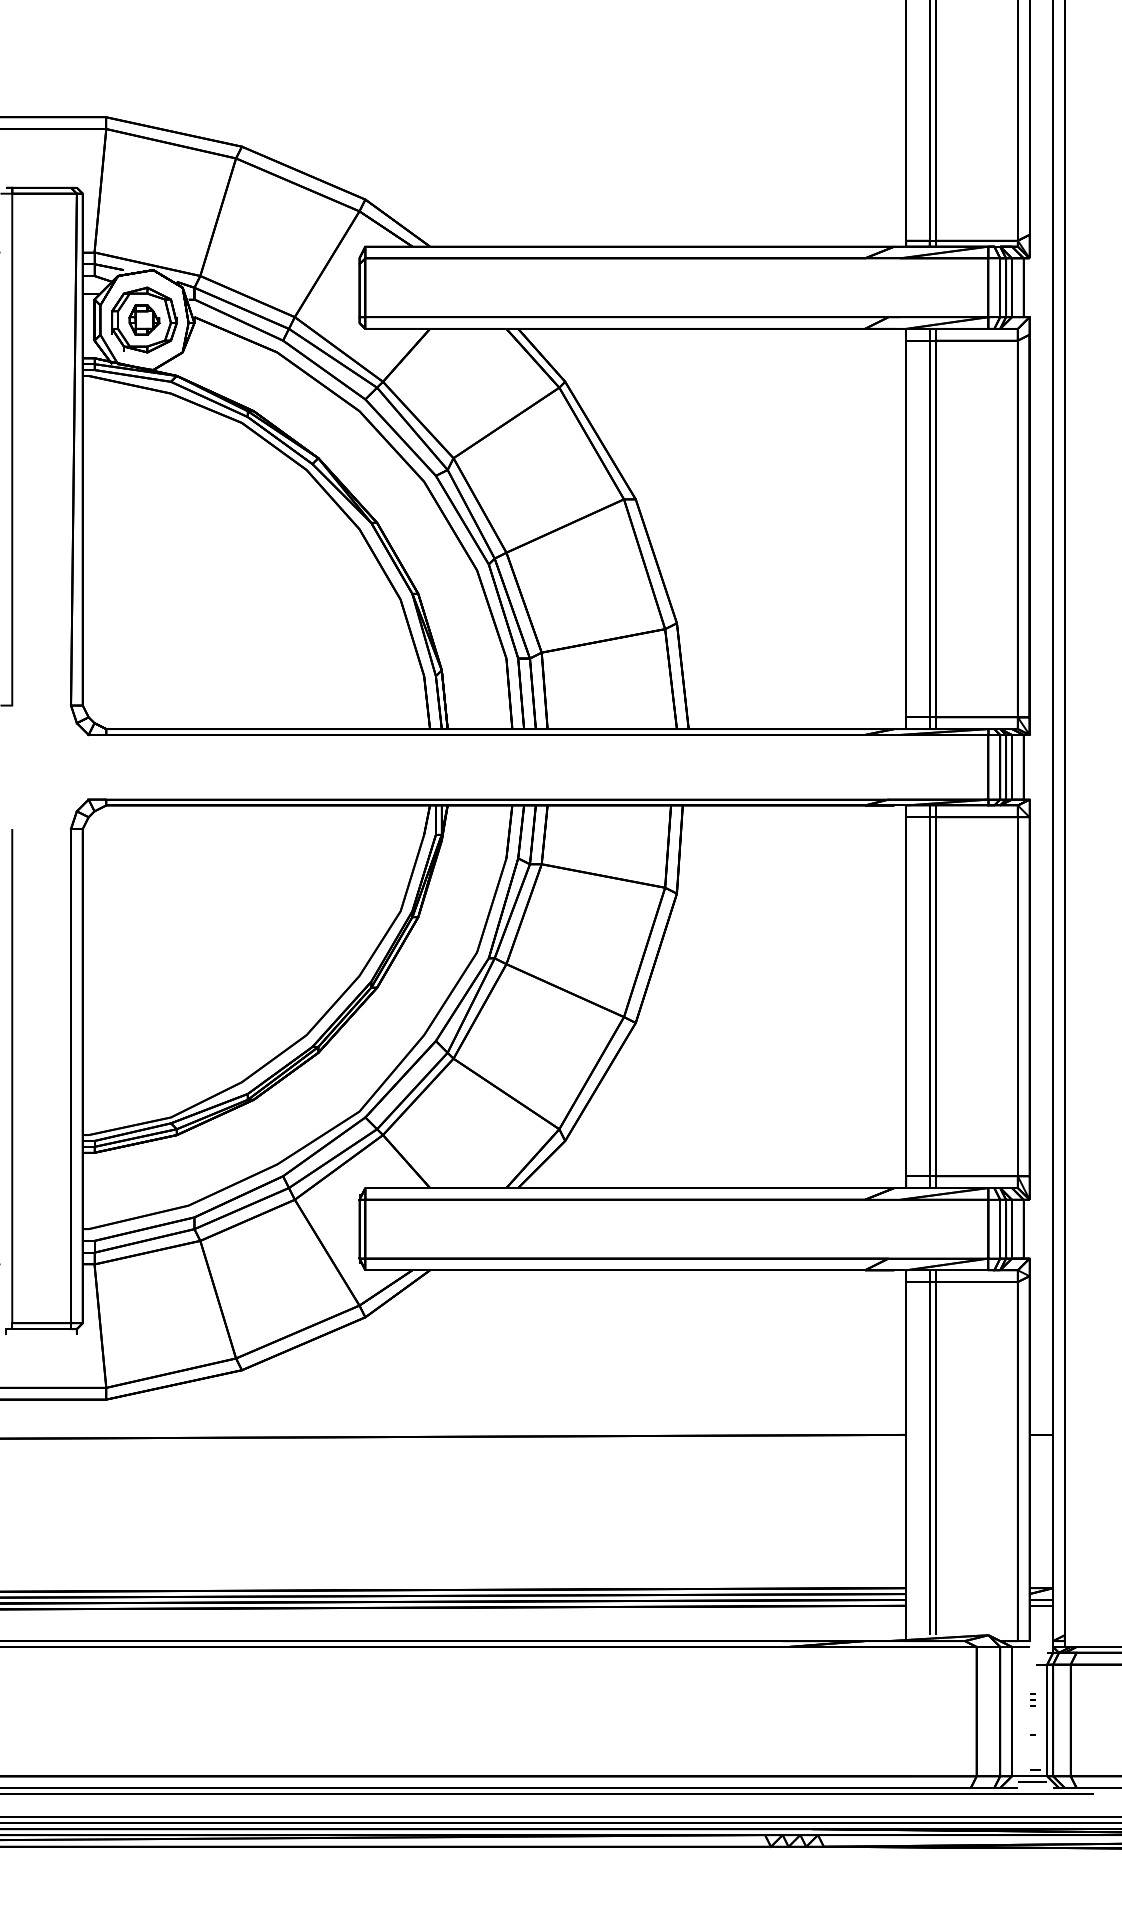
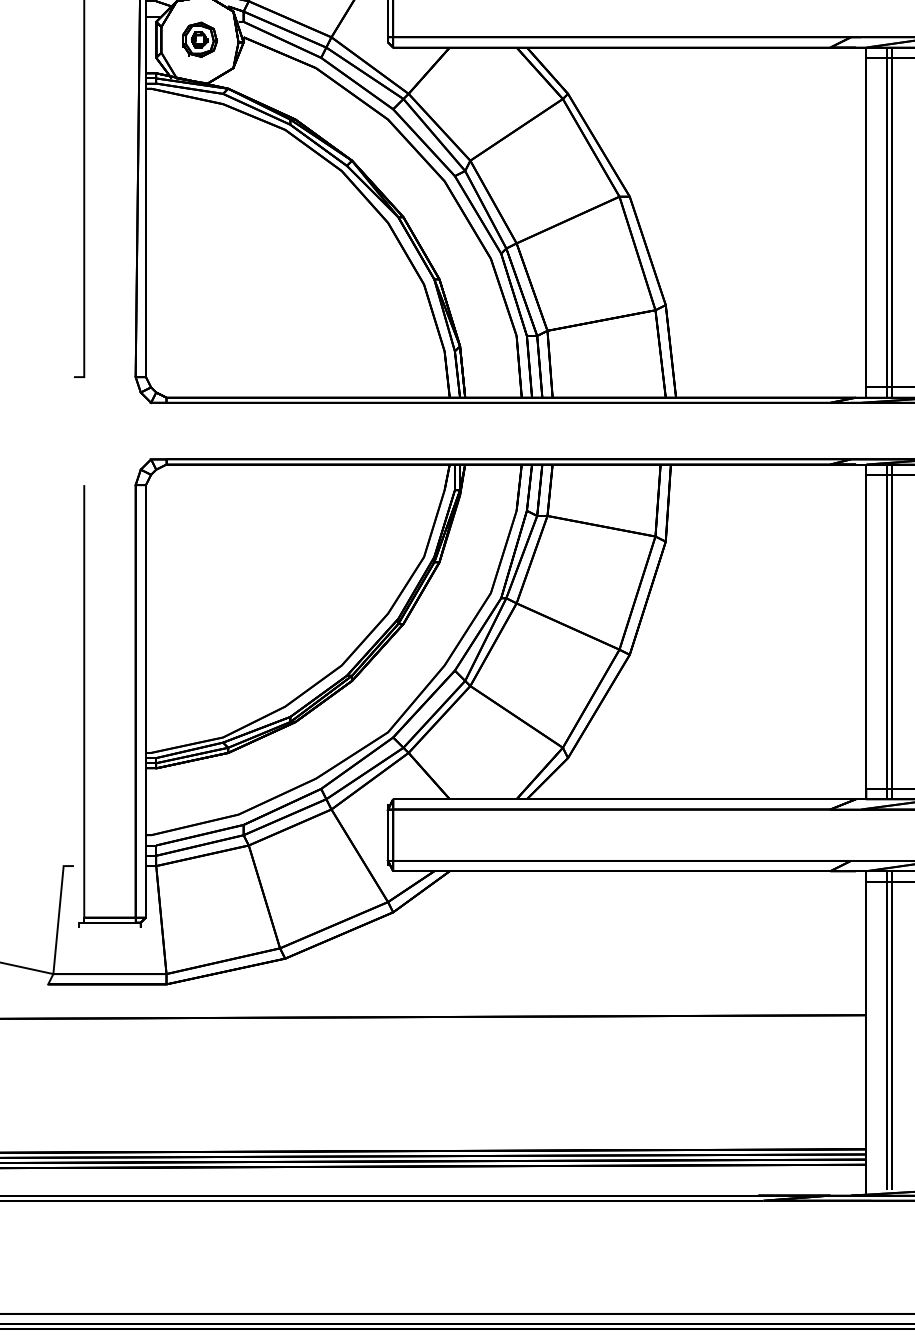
part: (144, 319) -> (199, 39), size x0.6

